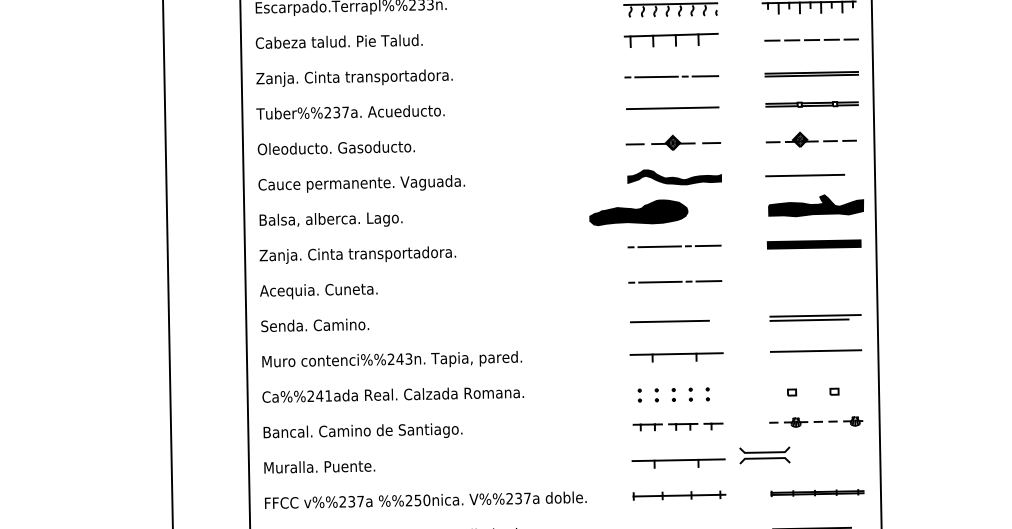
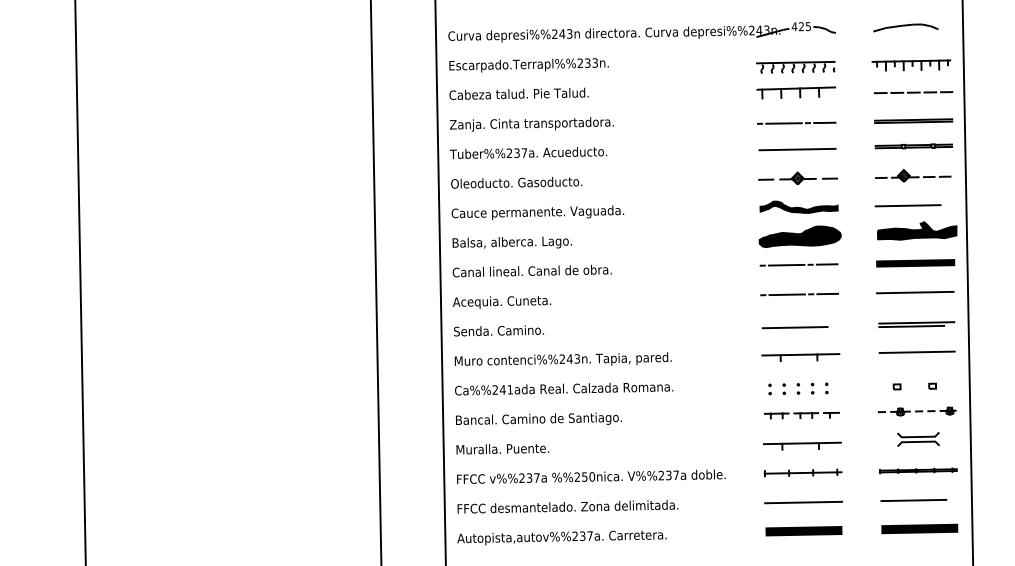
part: (637, 212) -> (799, 236), moved
text: (357, 254) -> (534, 271), Zanja. Cinta transportadora. -> Canal lineal. Canal de obra.
line: (812, 279) -> (914, 292), added
part: (764, 455) -> (918, 439), moved

